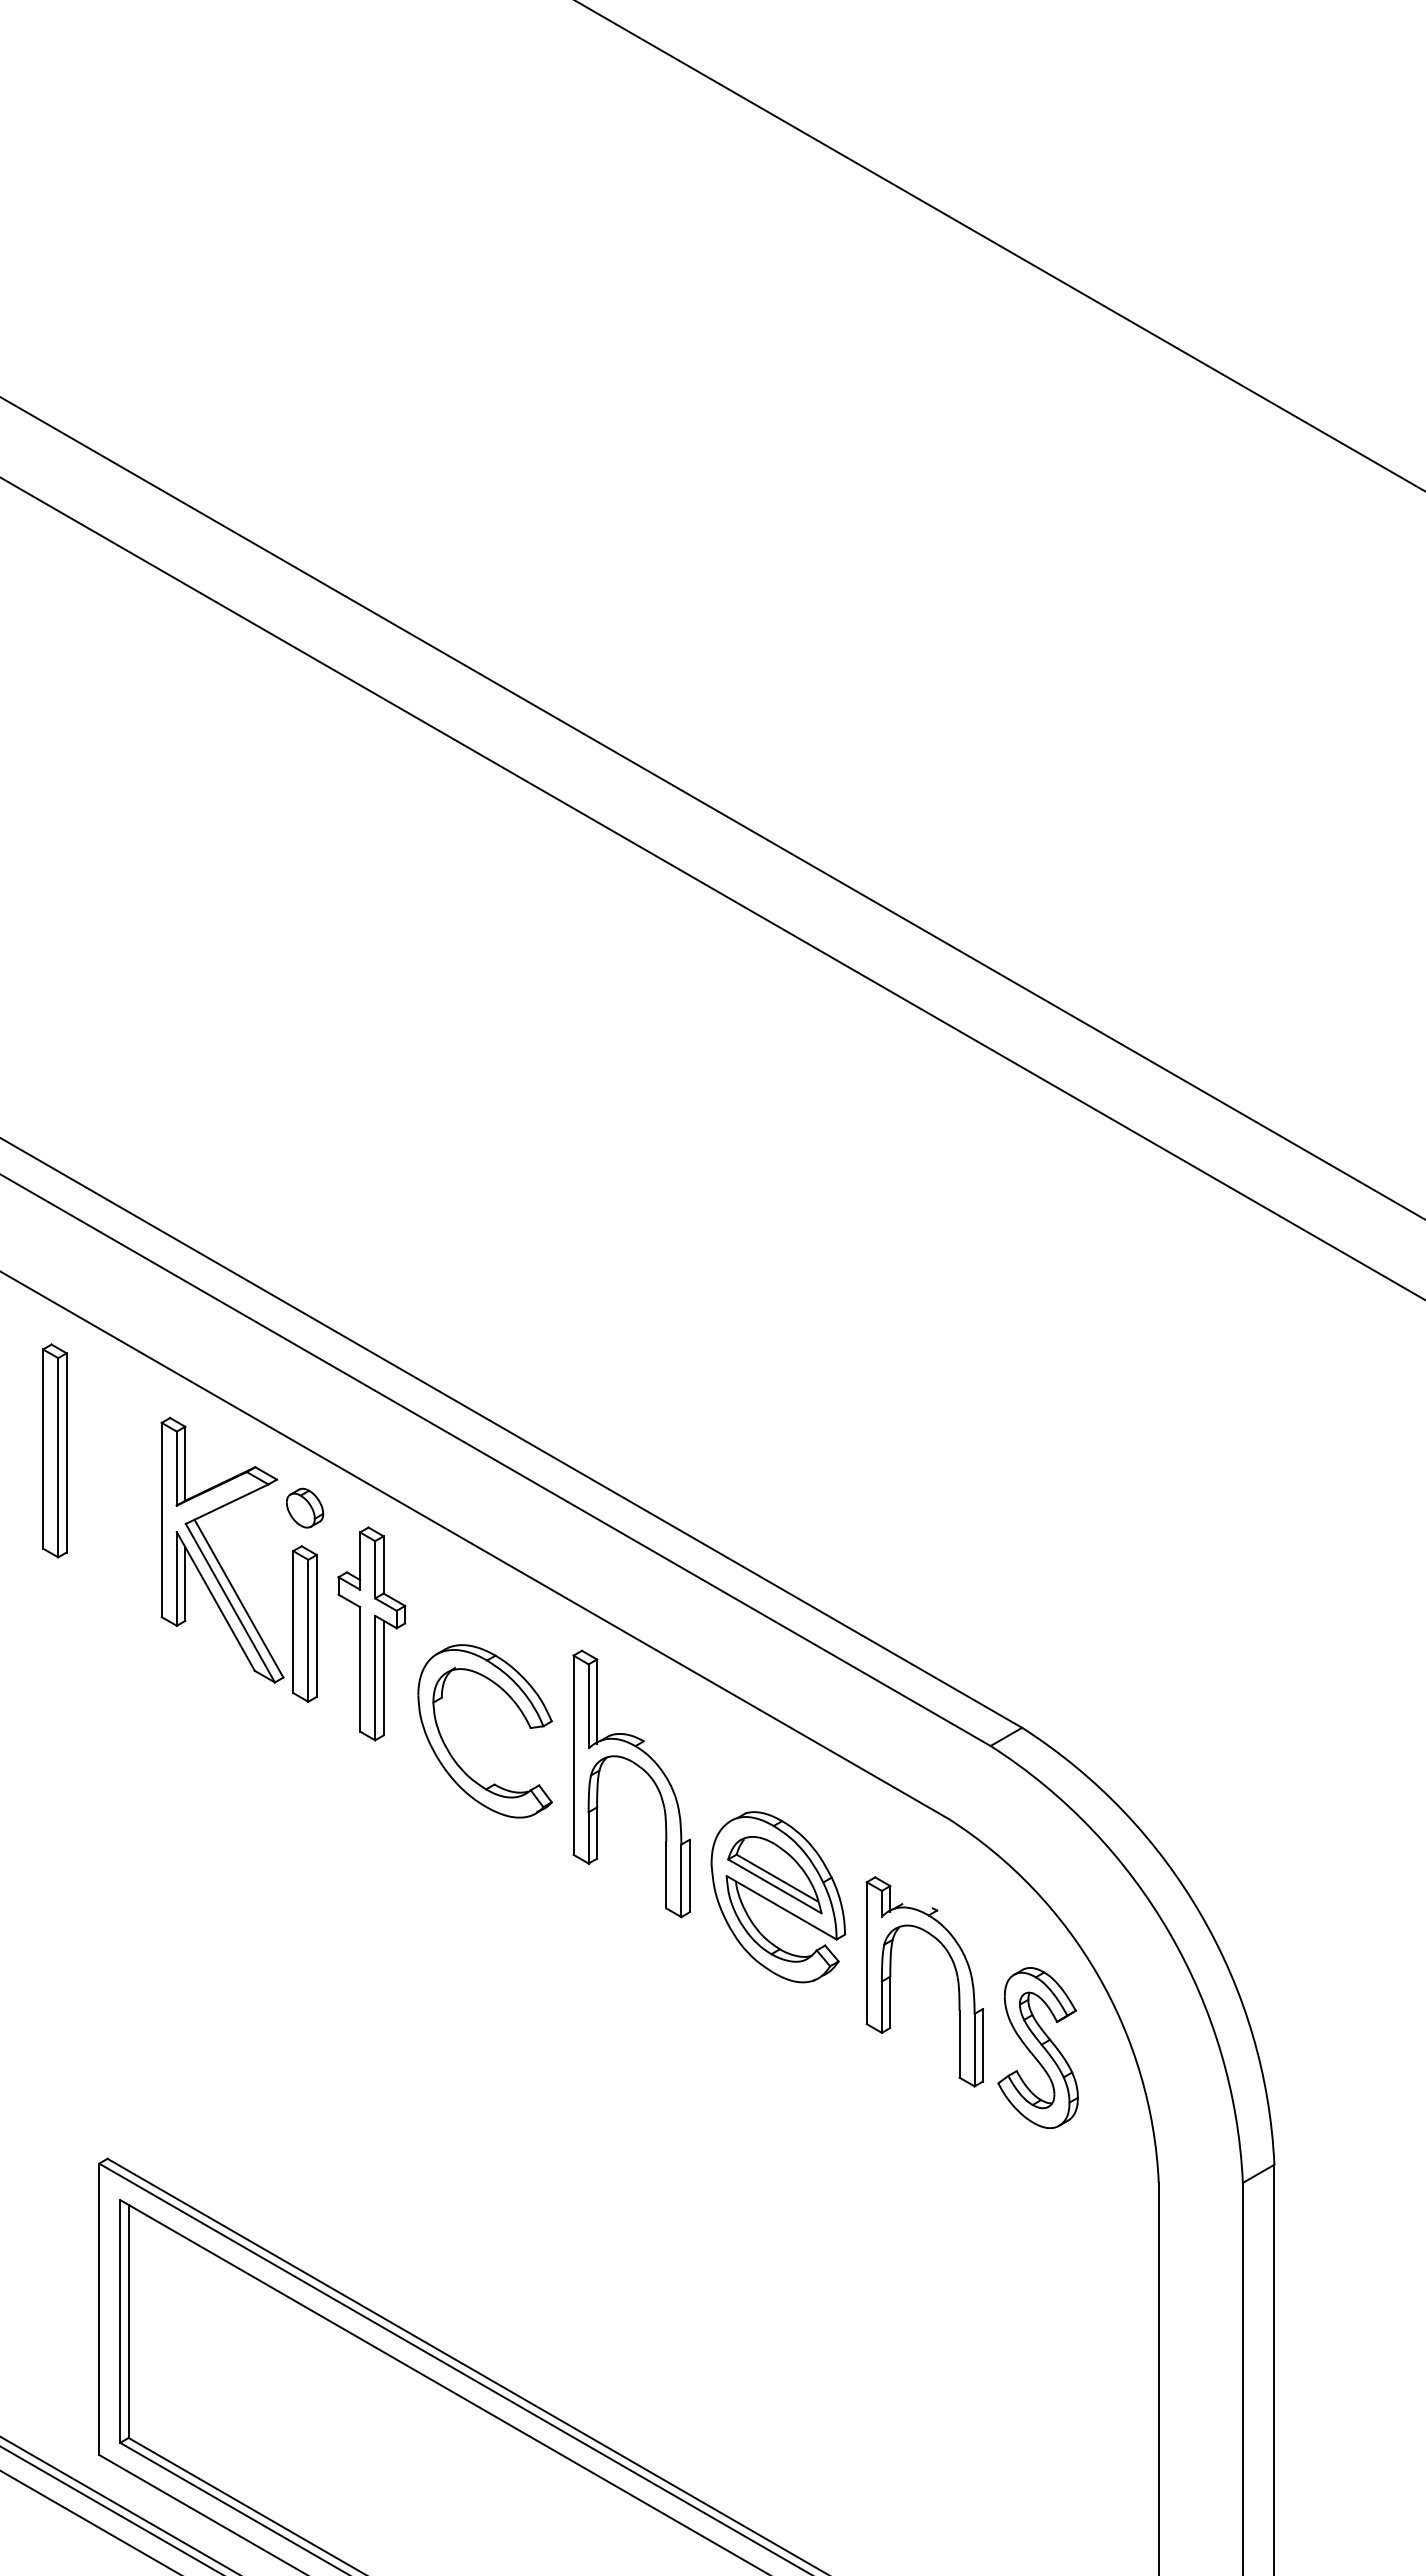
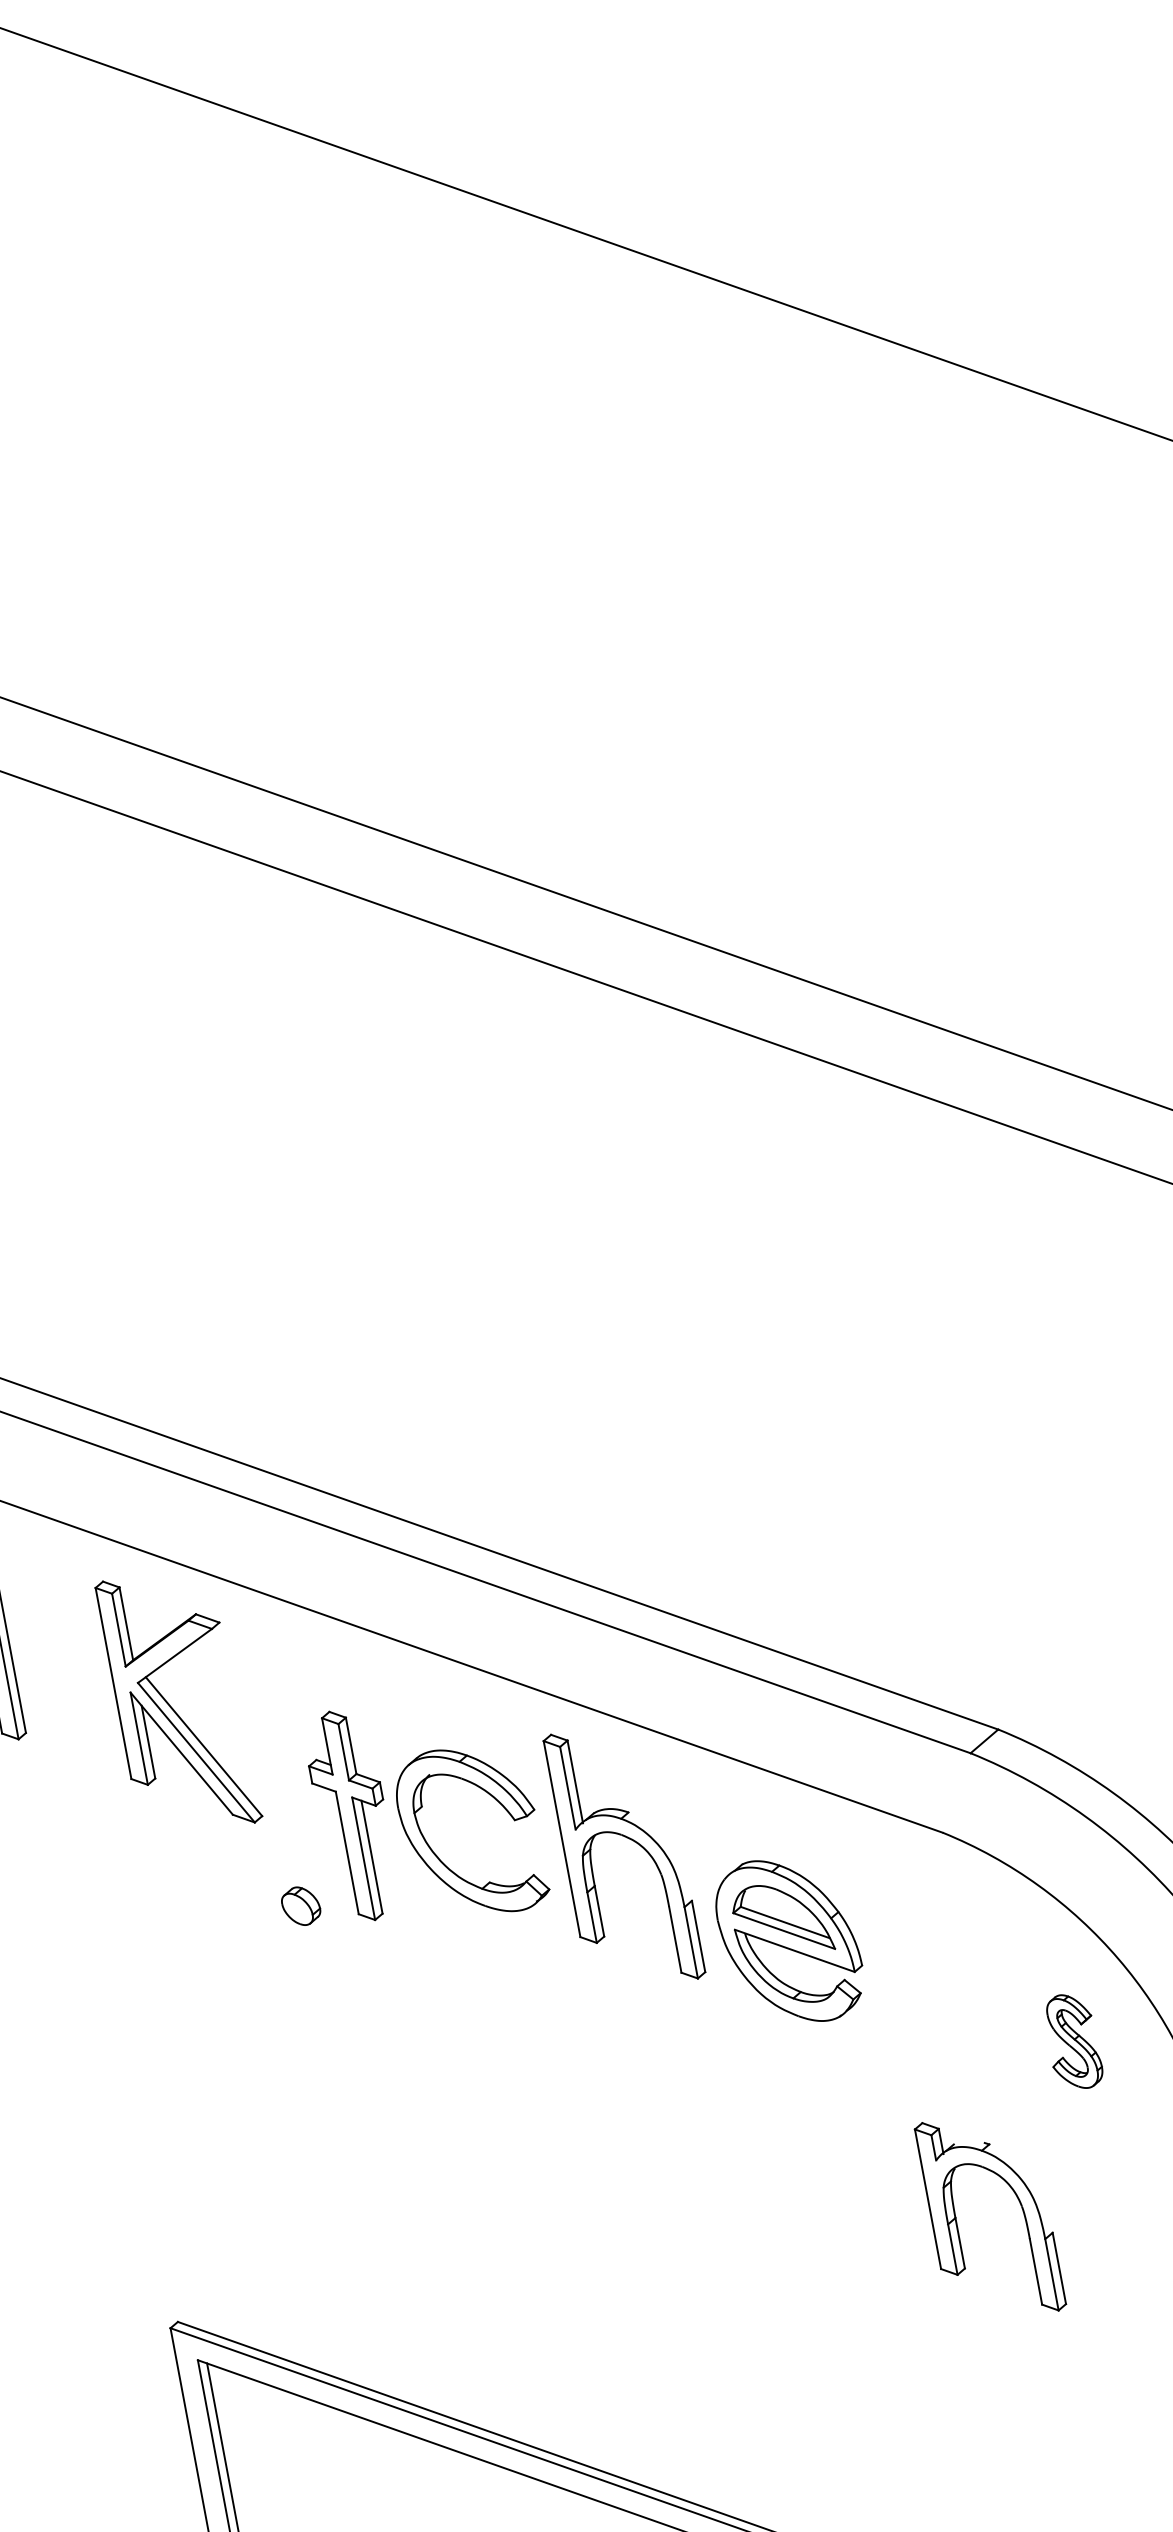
part: (305, 1507) -> (301, 1905), moved
part: (304, 1623) -> (273, 1759), removed
part: (371, 1633) -> (351, 1815), moved
part: (956, 1977) -> (1020, 2206), moved
part: (1037, 2048) -> (1072, 2042), size x0.6

